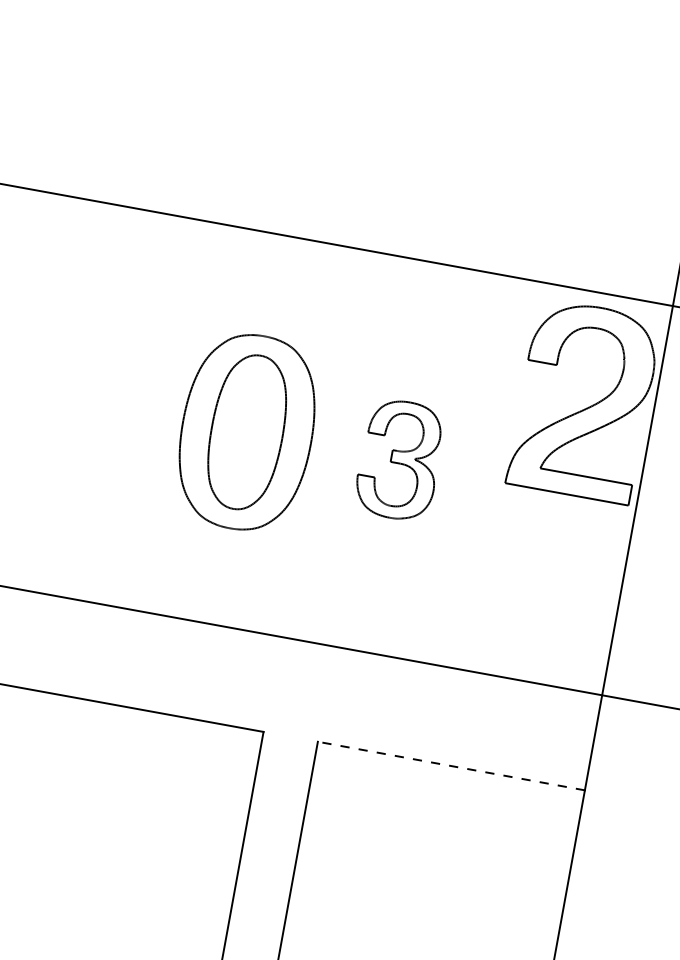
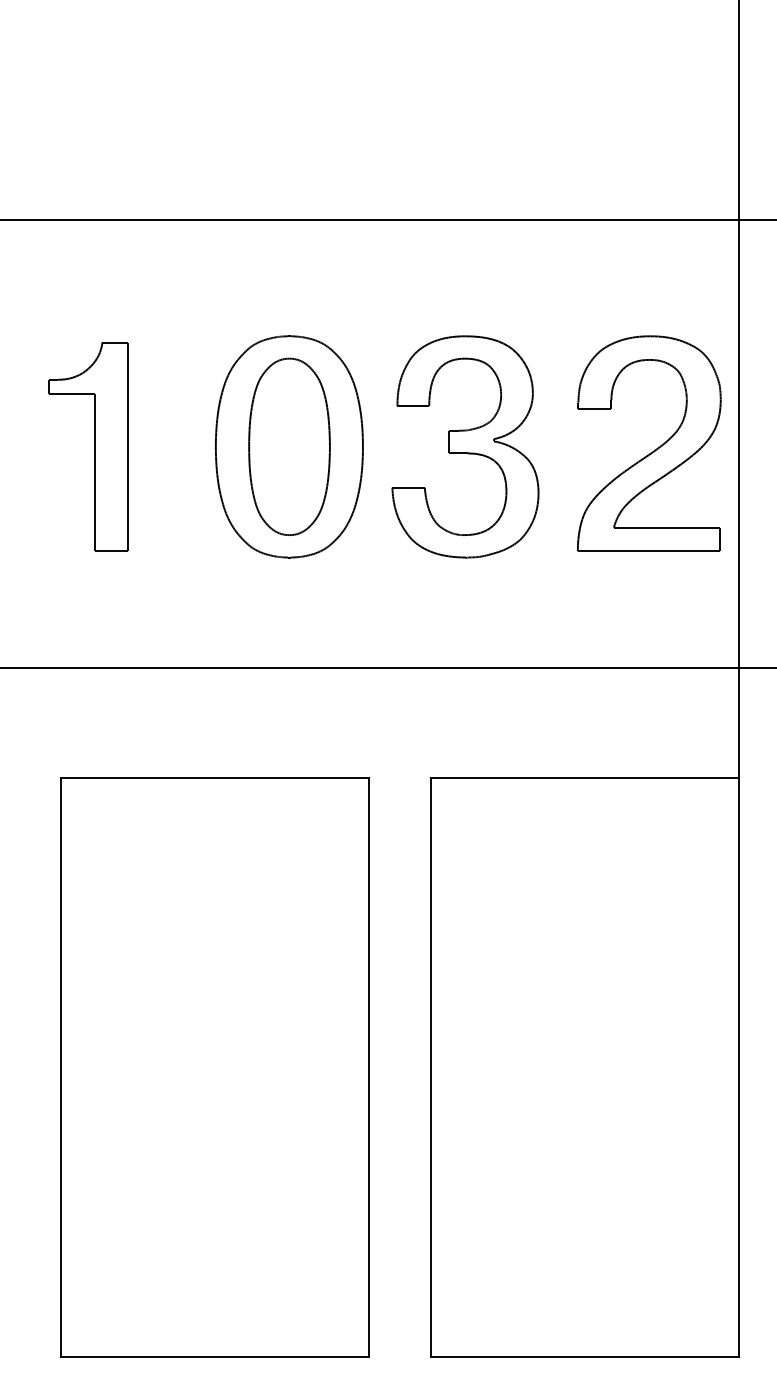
part: (72, 400) -> (88, 446), added
part: (587, 406) -> (654, 449), moved
part: (399, 459) -> (465, 446), size x1.67
line: (451, 765) -> (585, 777), dashed -> solid

